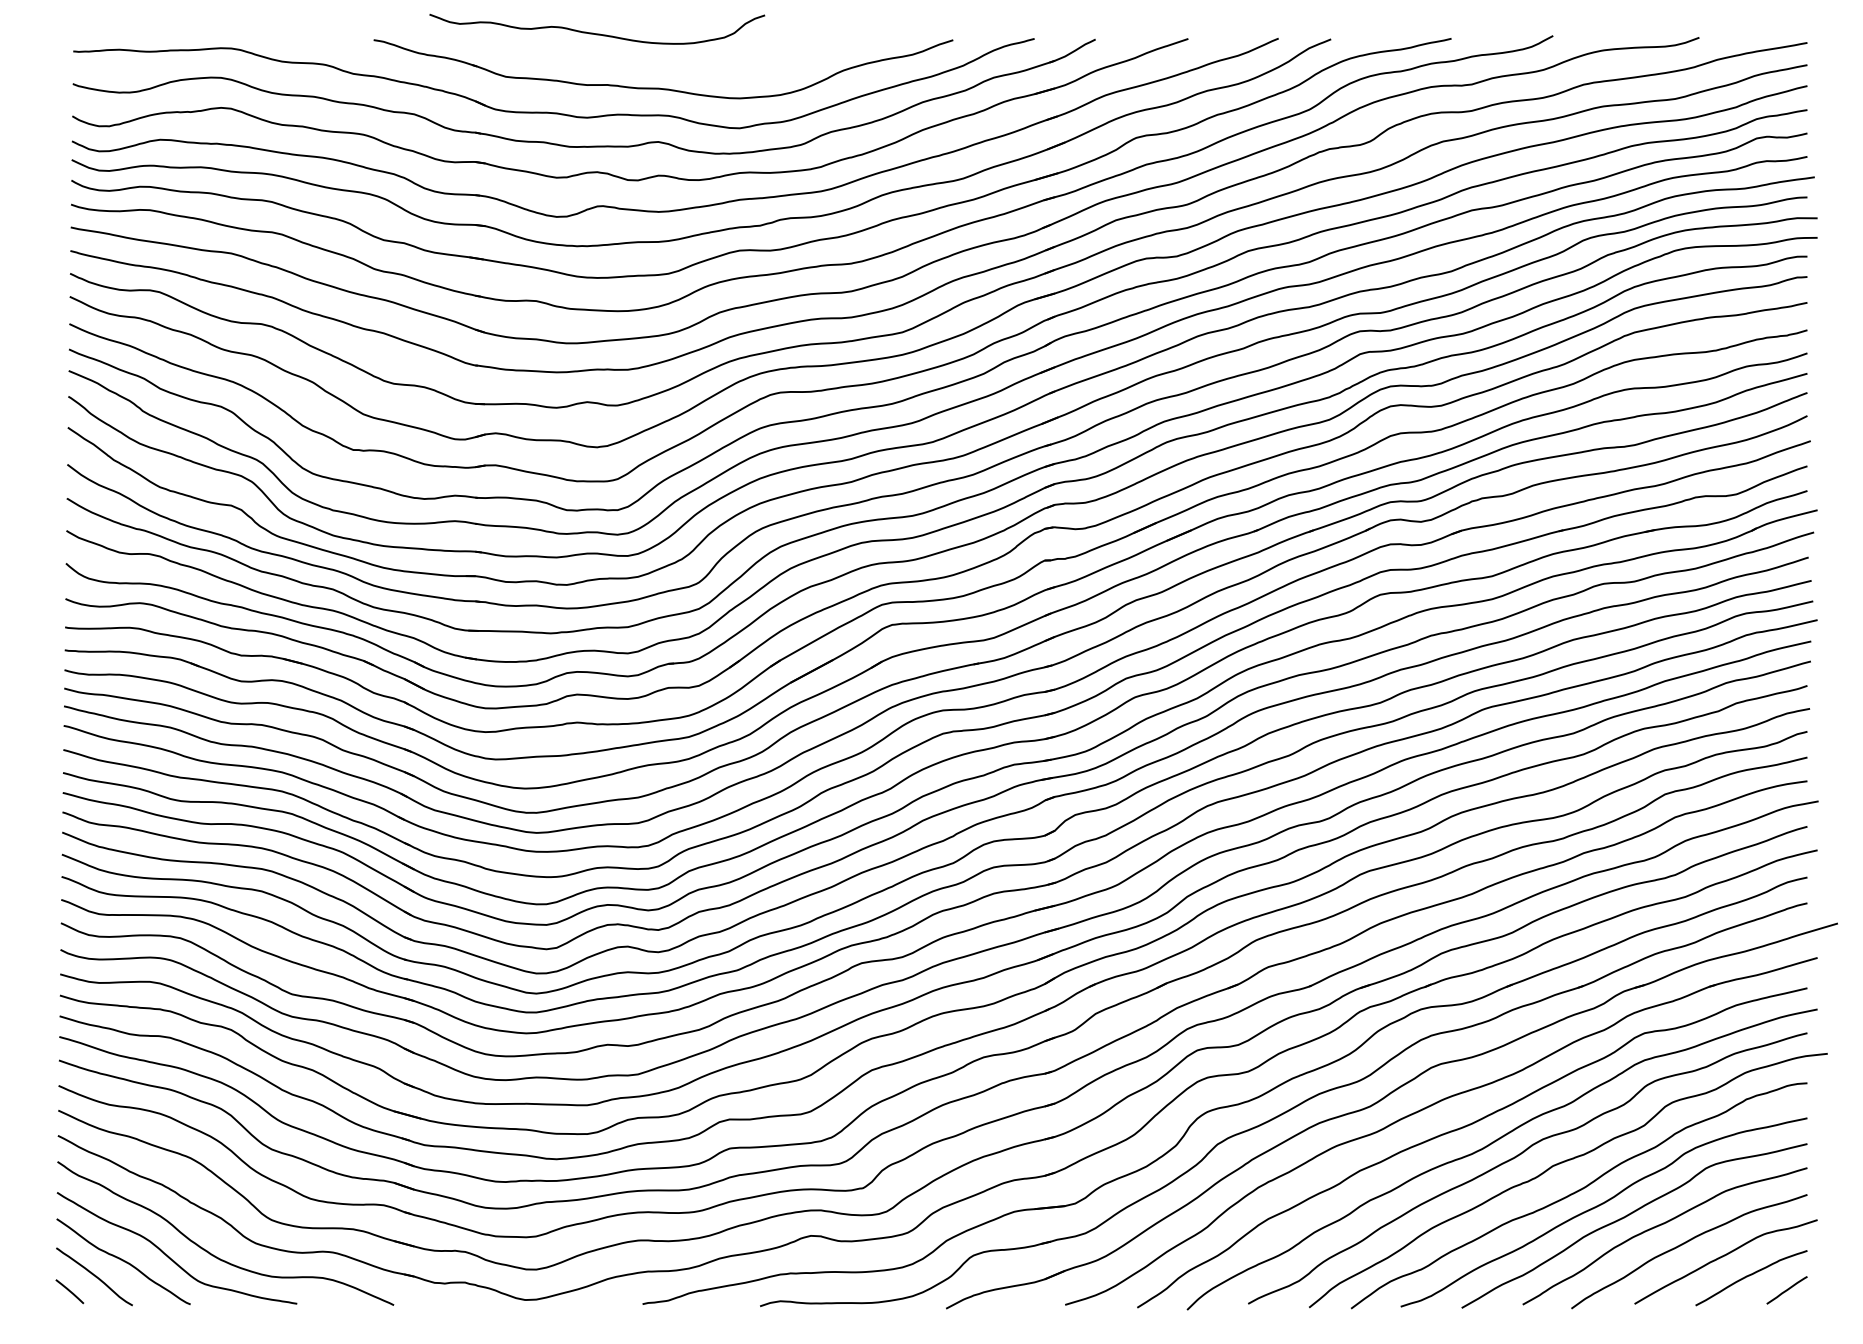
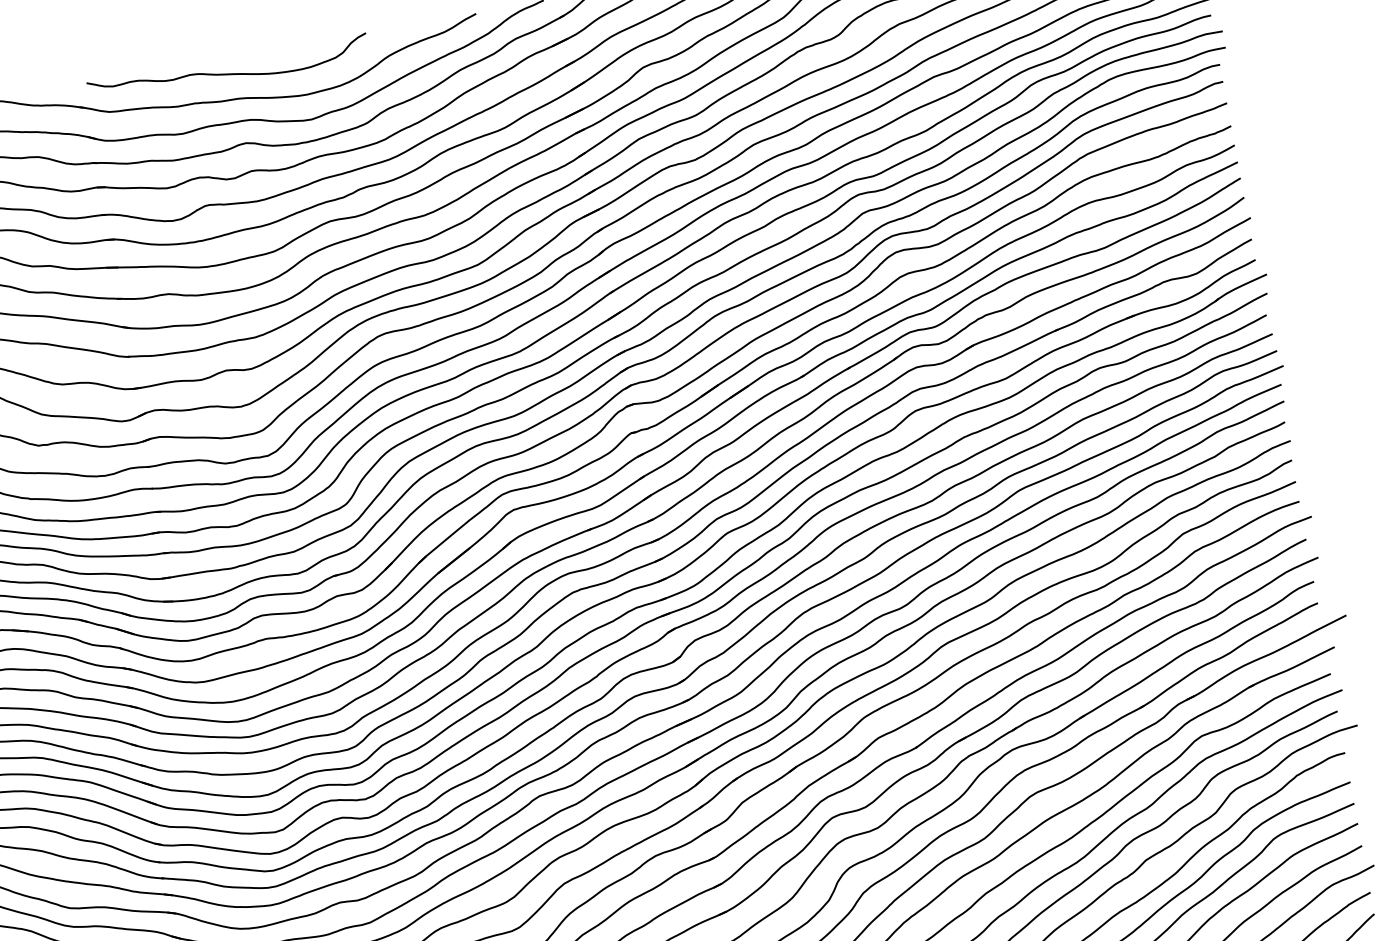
curve: (597, 33) -> (229, 73), moved

